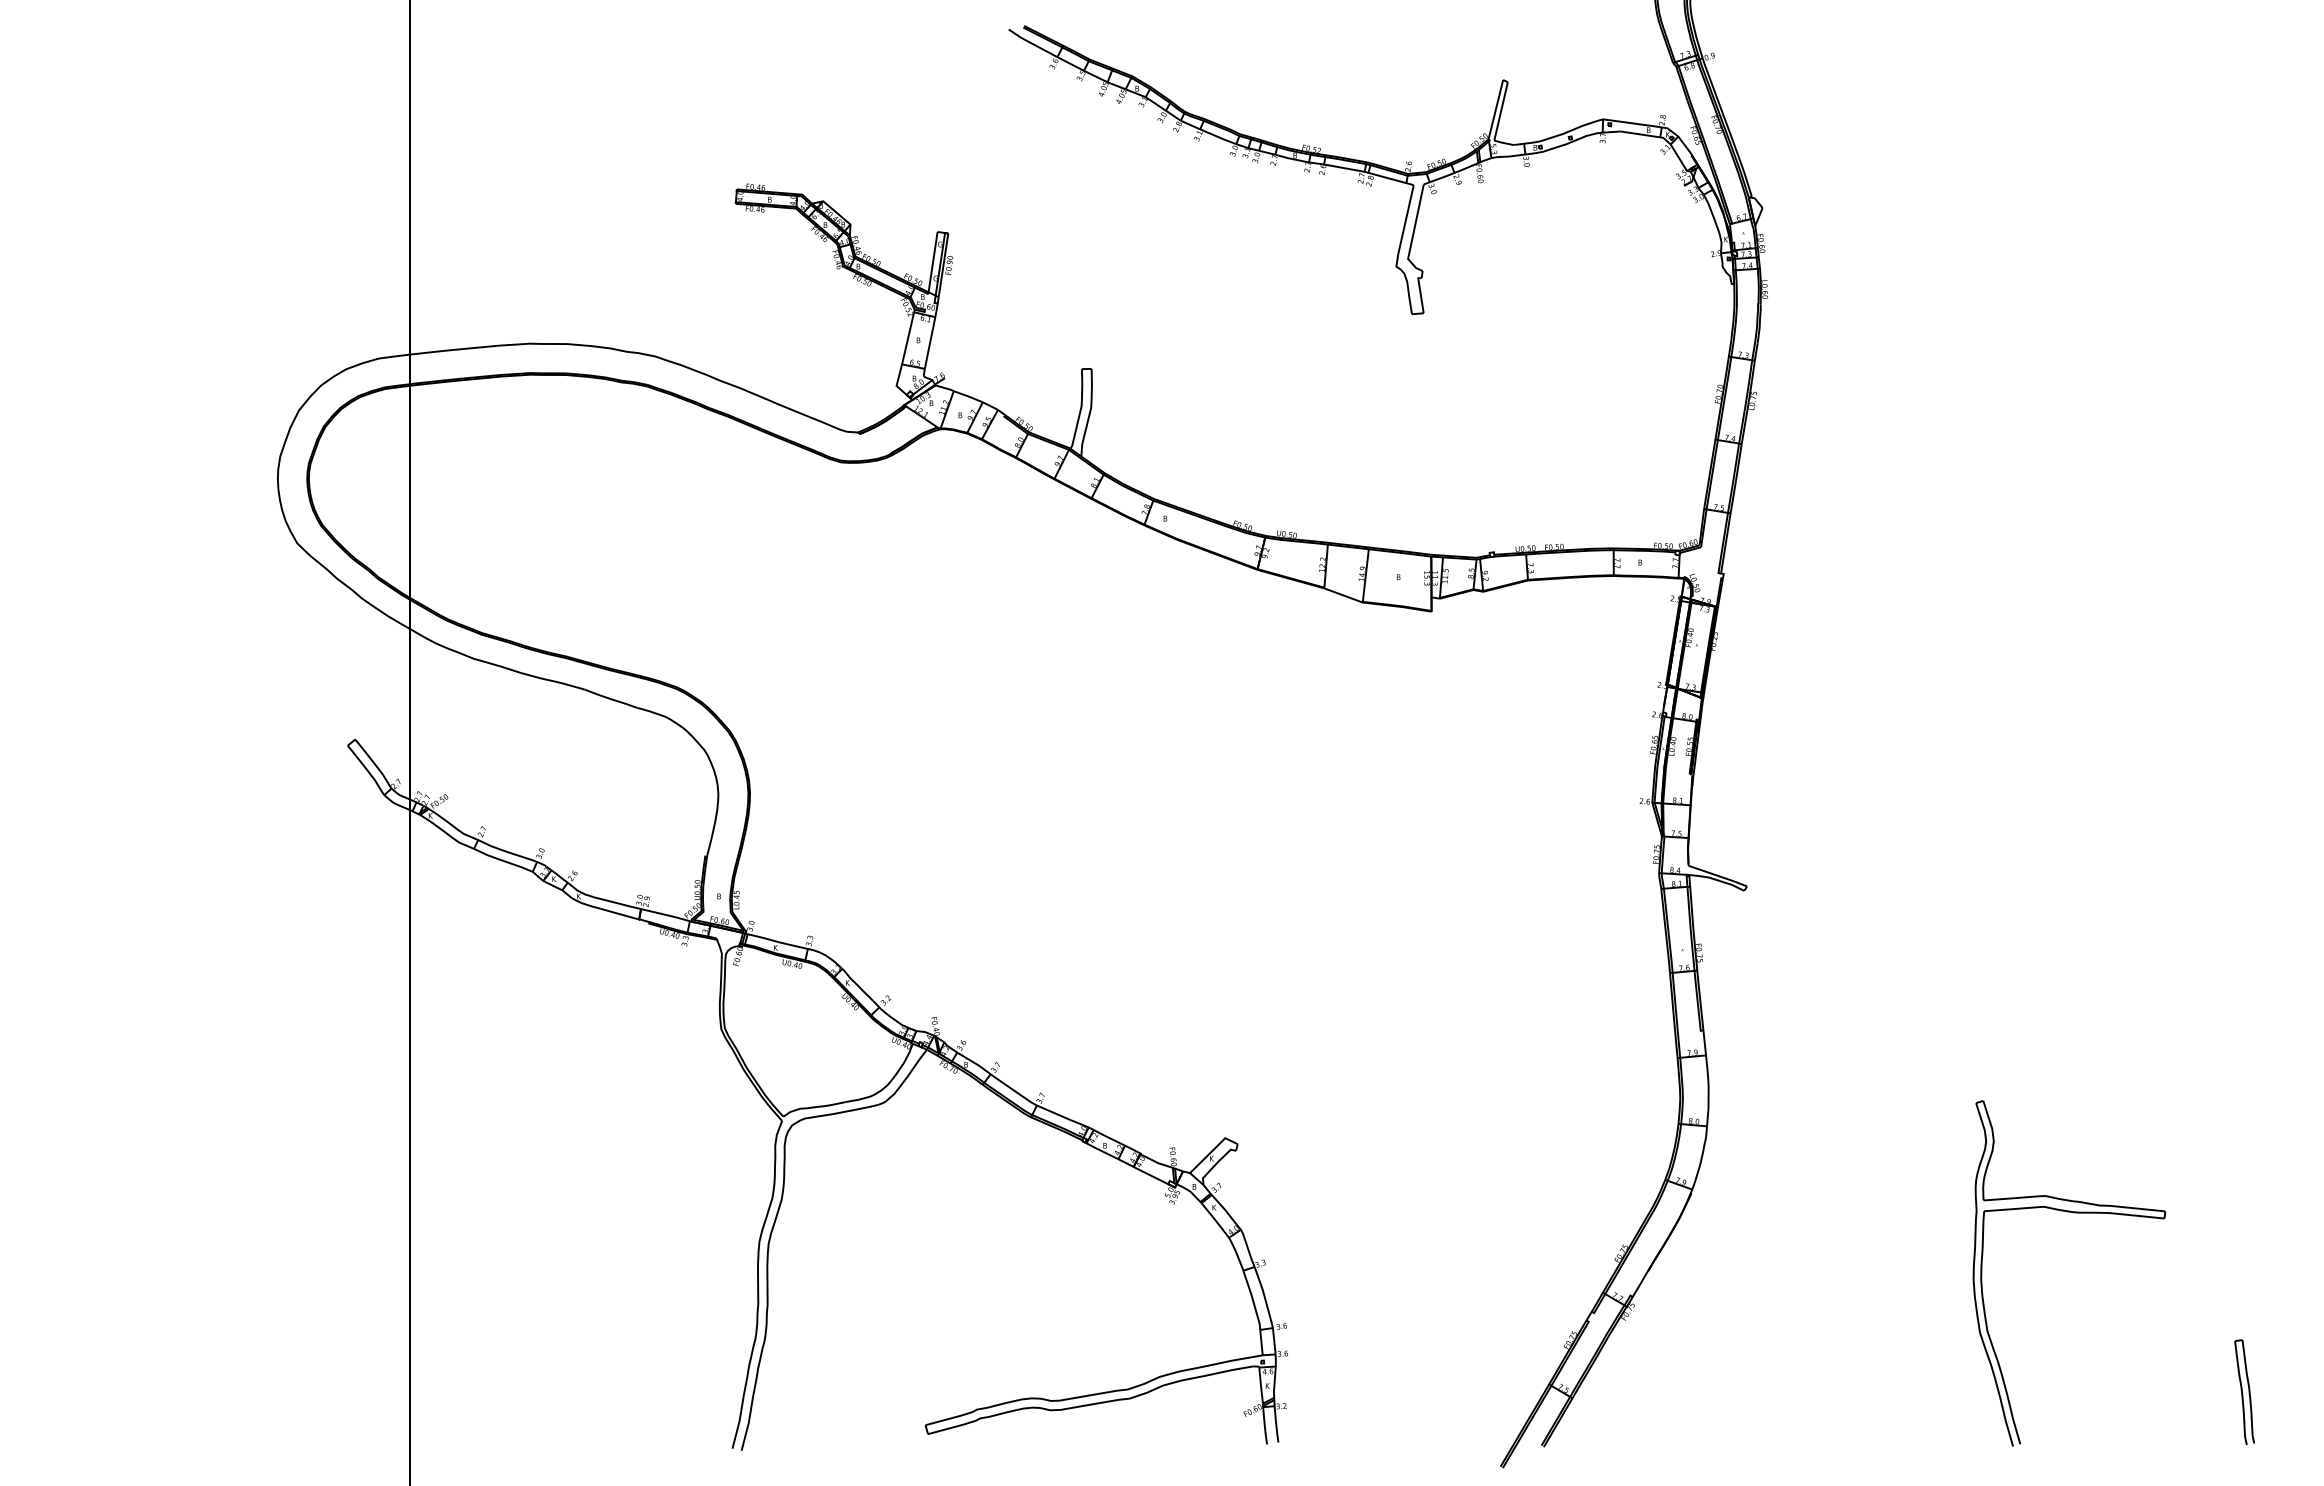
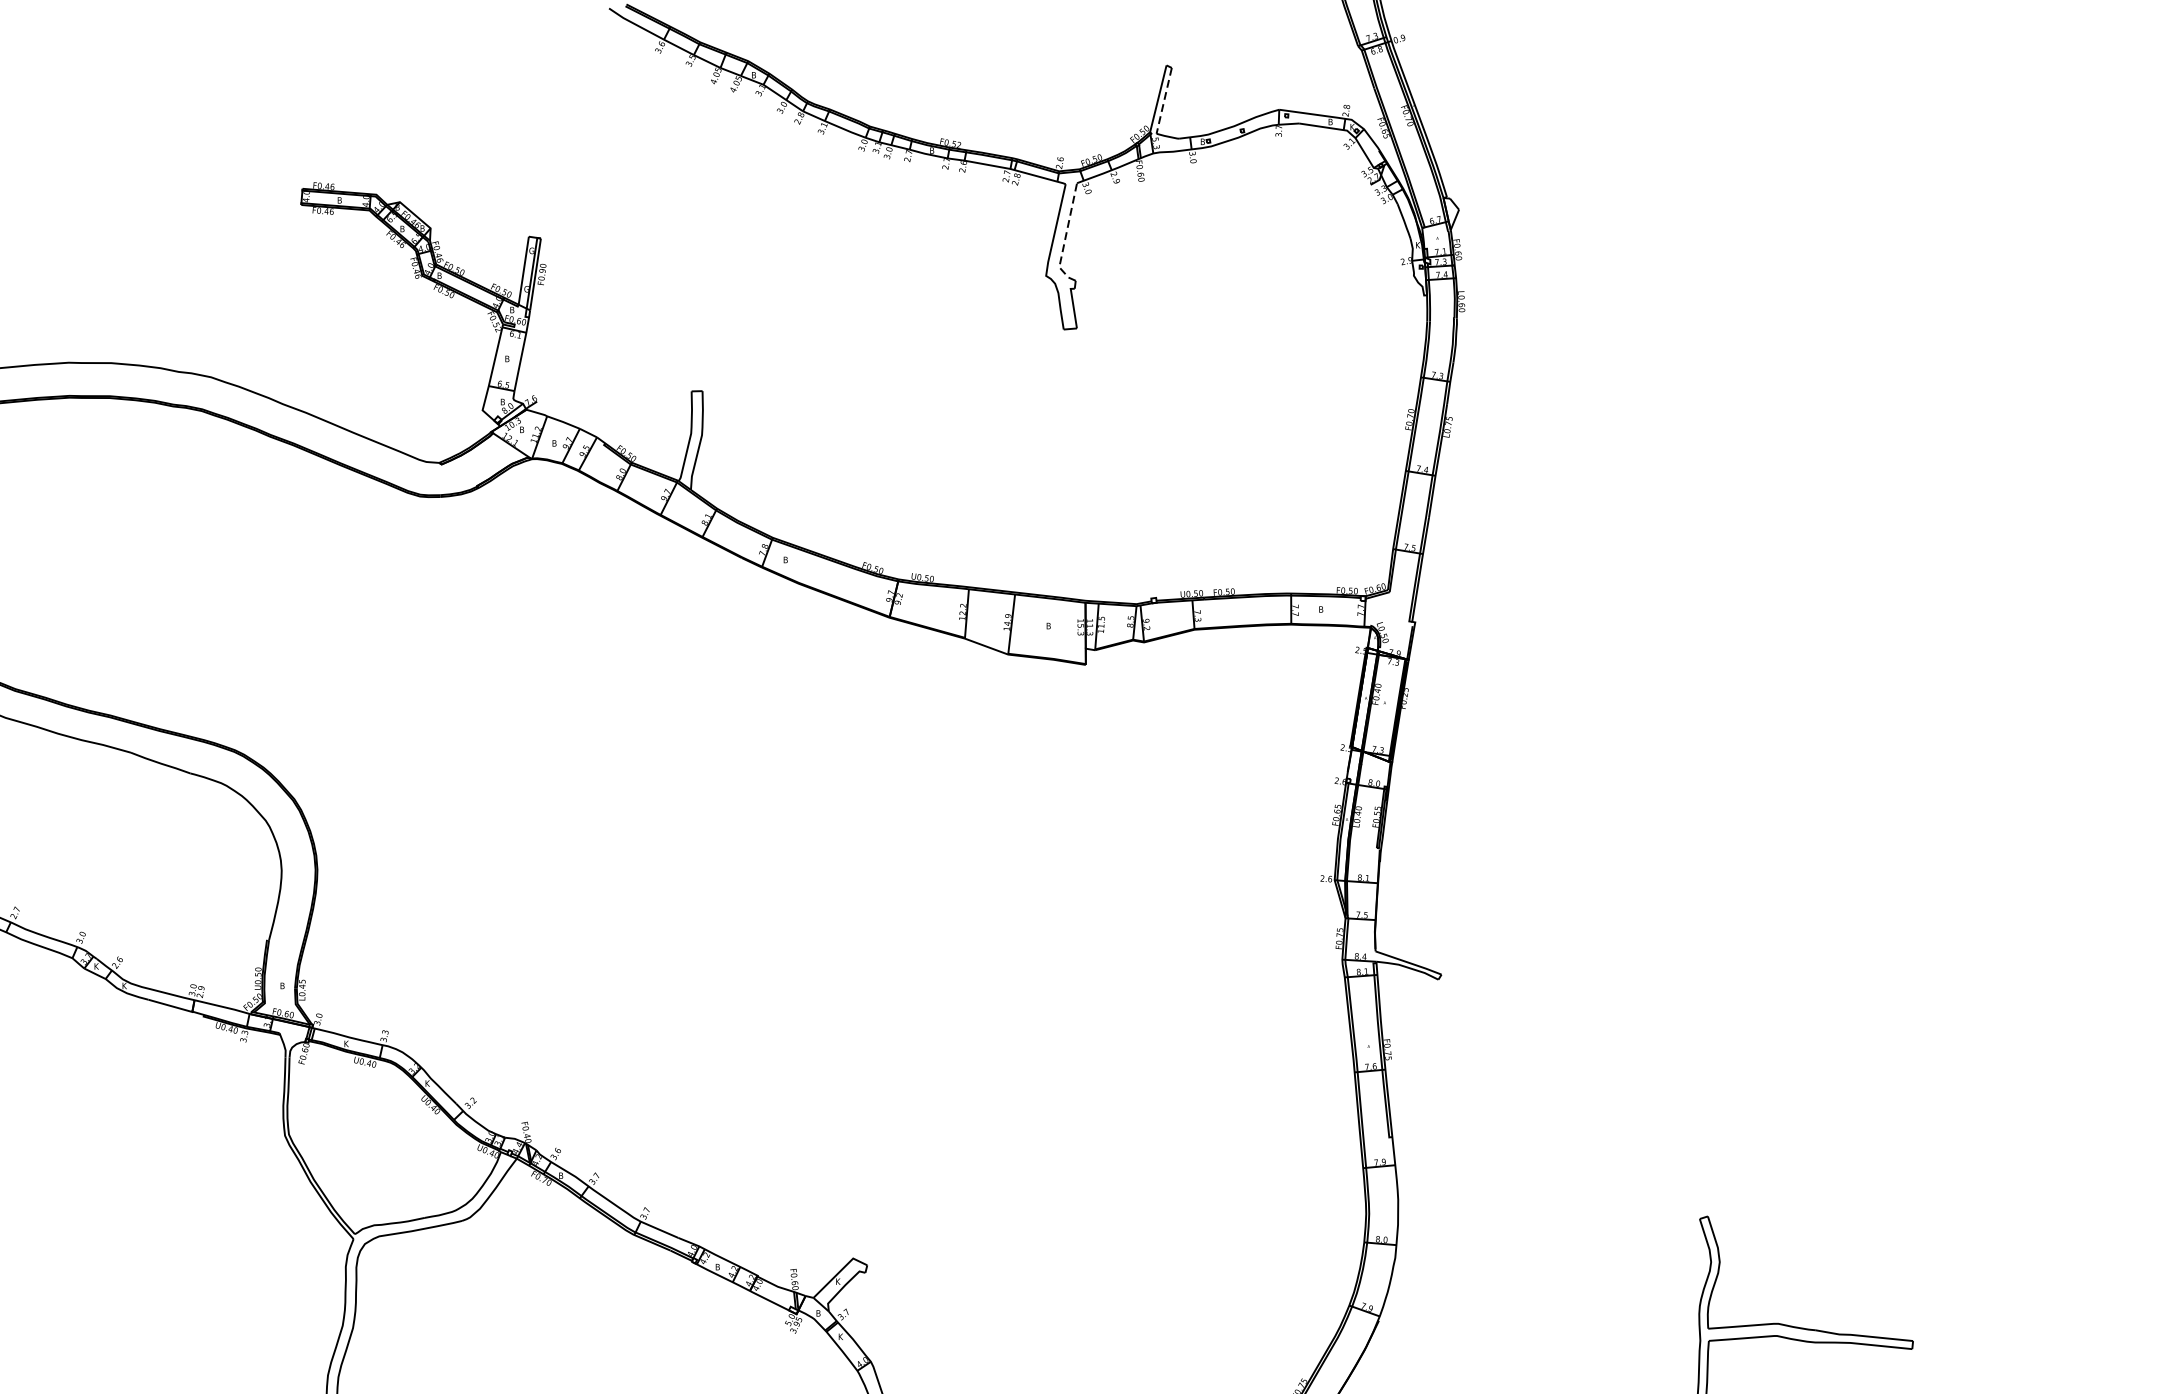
line: (1501, 111) -> (1164, 100), solid -> dashed
line: (1413, 232) -> (1065, 237), solid -> dashed

